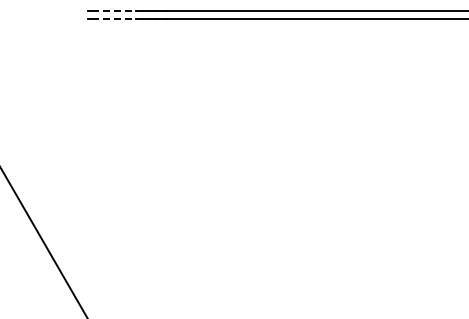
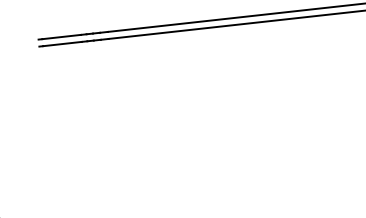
line: (113, 10) -> (61, 36), dashed -> solid
line: (113, 18) -> (62, 44), dashed -> solid

